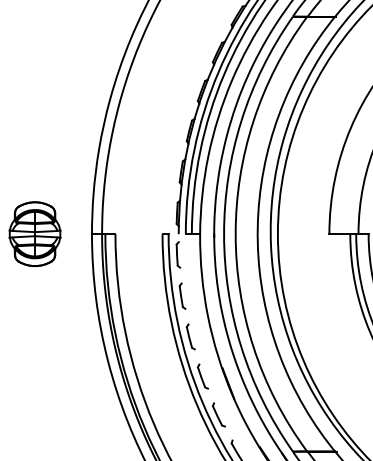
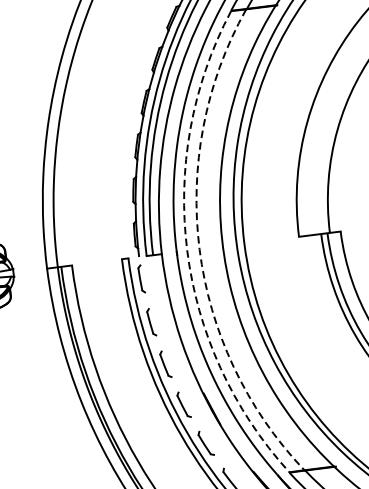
arc: (224, 234) -> (187, 251), solid -> dashed
arc: (235, 234) -> (199, 249), solid -> dashed

